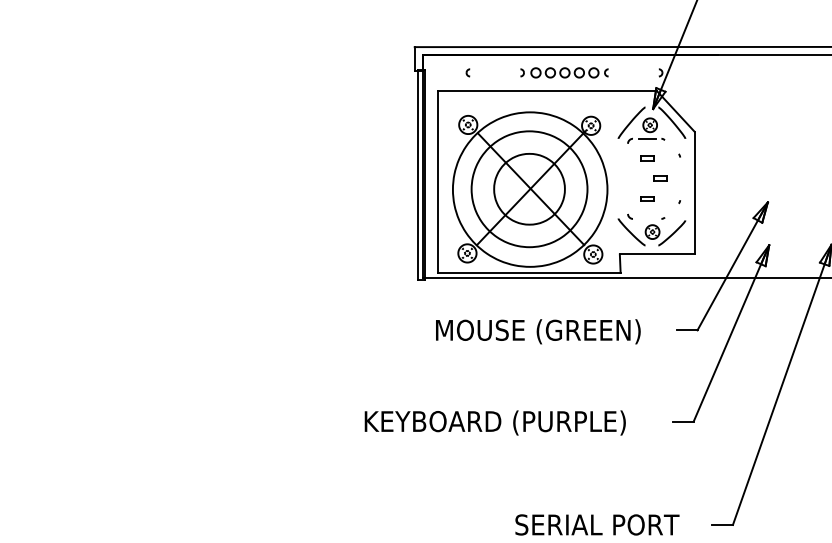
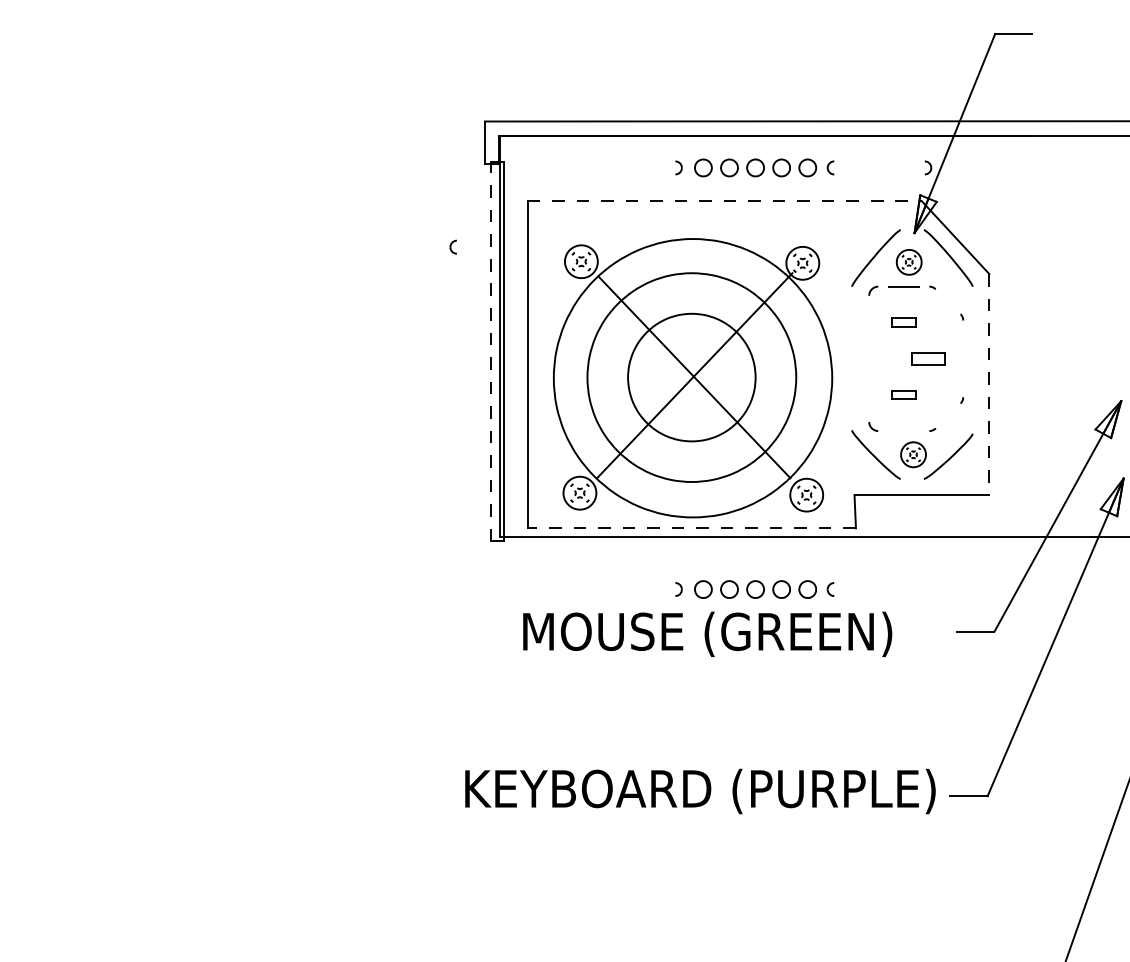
part: (467, 72) -> (452, 246), moved
line: (548, 91) -> (725, 201), solid -> dashed
line: (418, 174) -> (491, 350), solid -> dashed
part: (660, 178) -> (927, 358), size x1.4
line: (694, 193) -> (989, 385), solid -> dashed
line: (528, 272) -> (689, 527), solid -> dashed
part: (564, 306) -> (754, 588), added
text: (494, 422) -> (698, 790), moved

